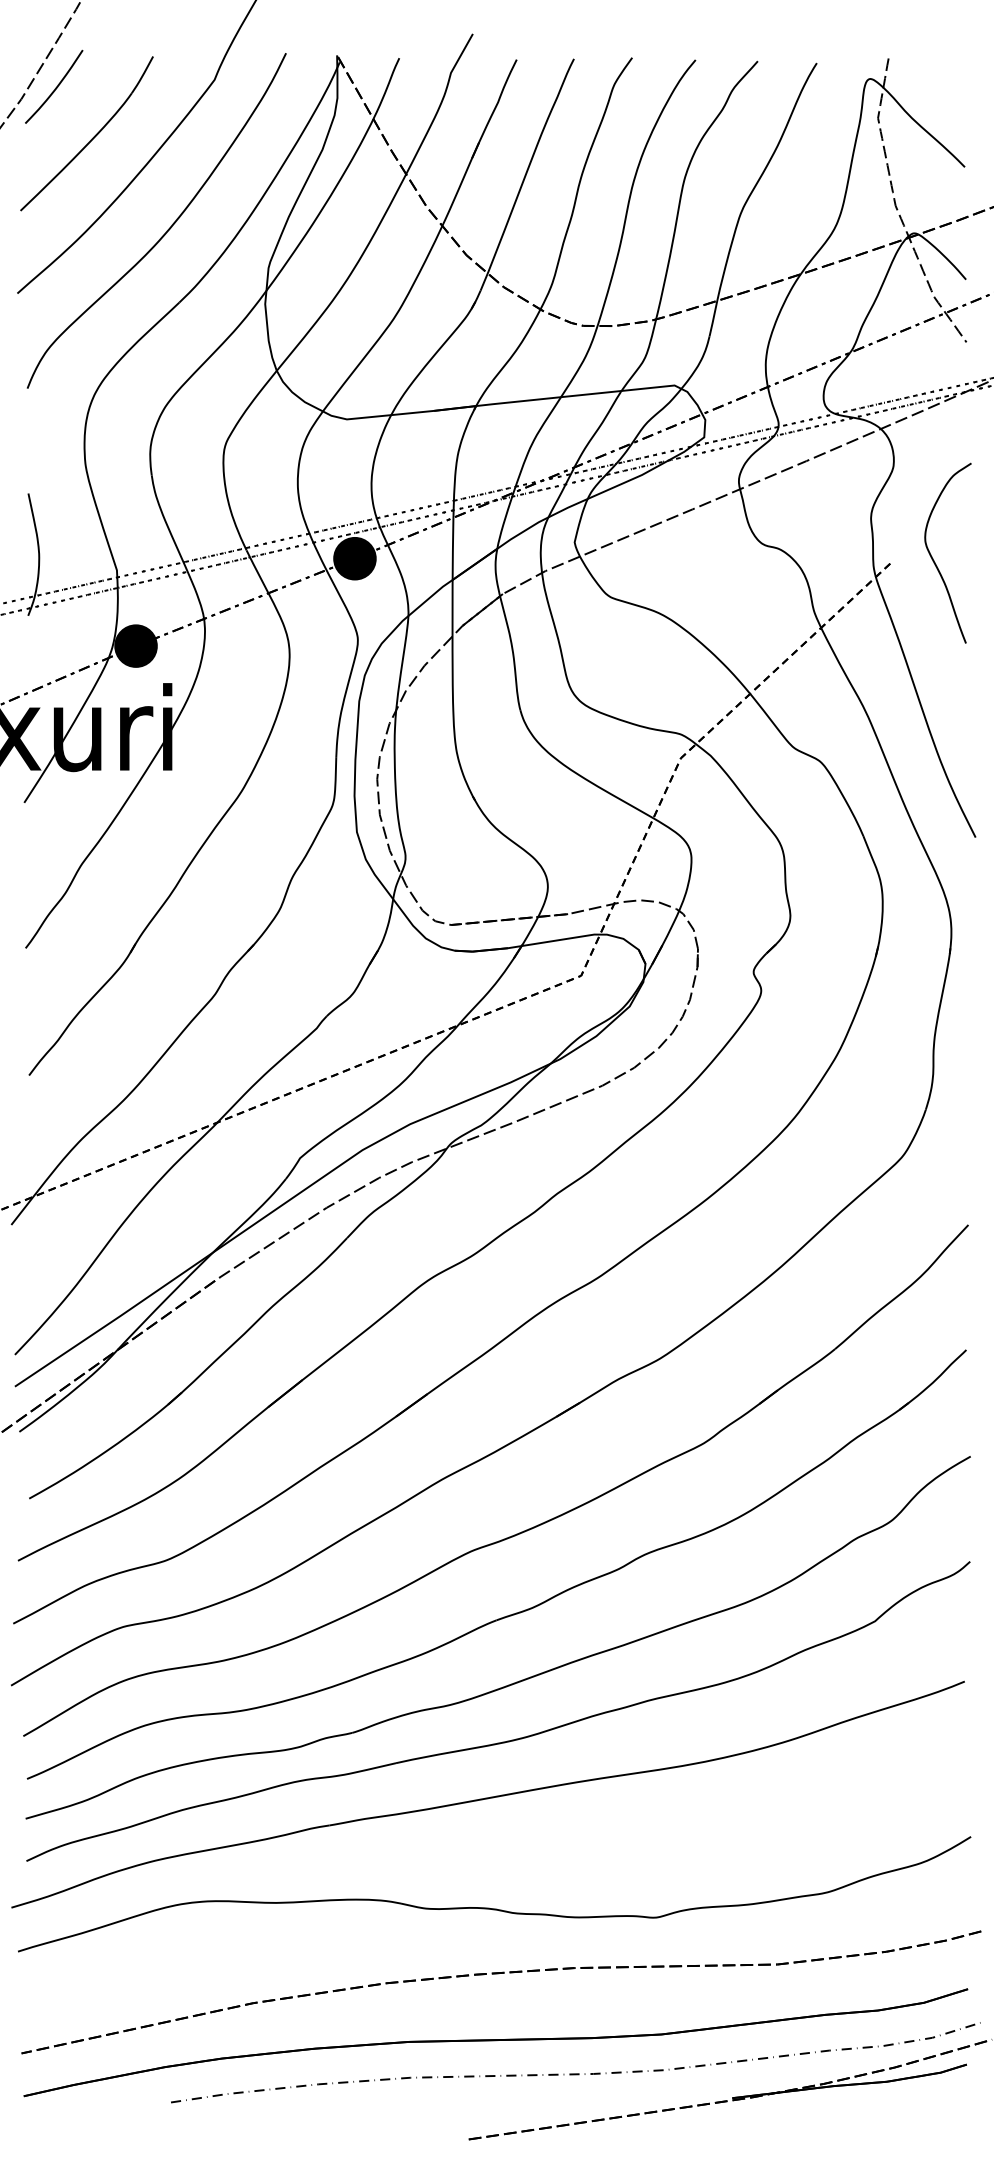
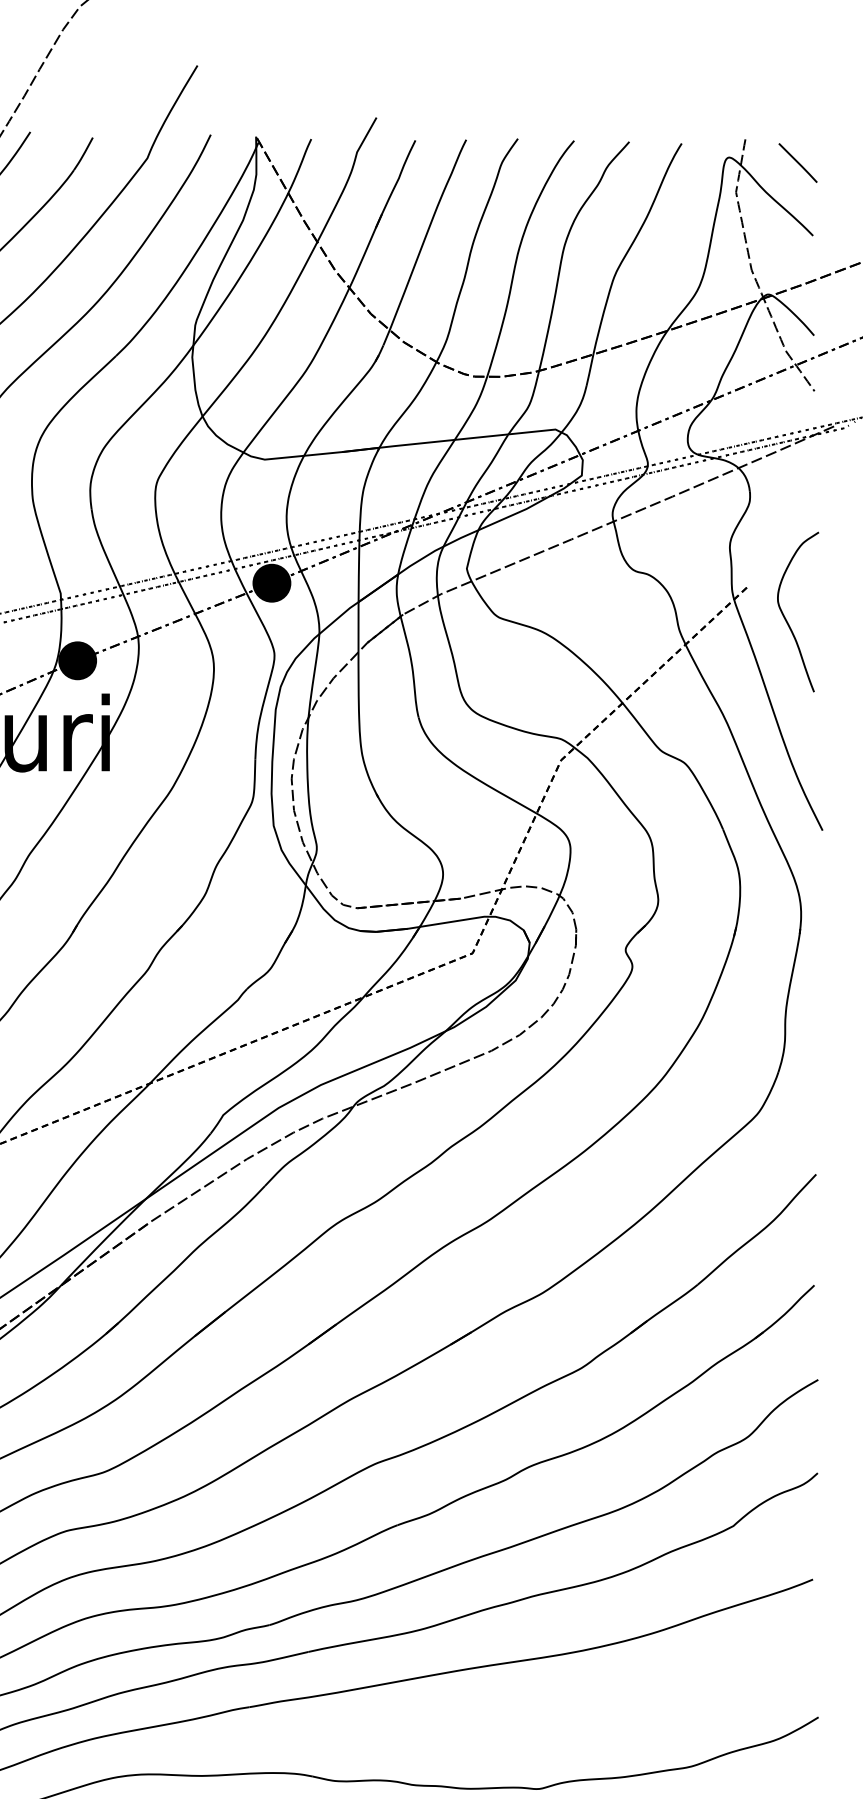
line: (947, 84) -> (797, 162), added
curve: (933, 558) -> (785, 616), moved

